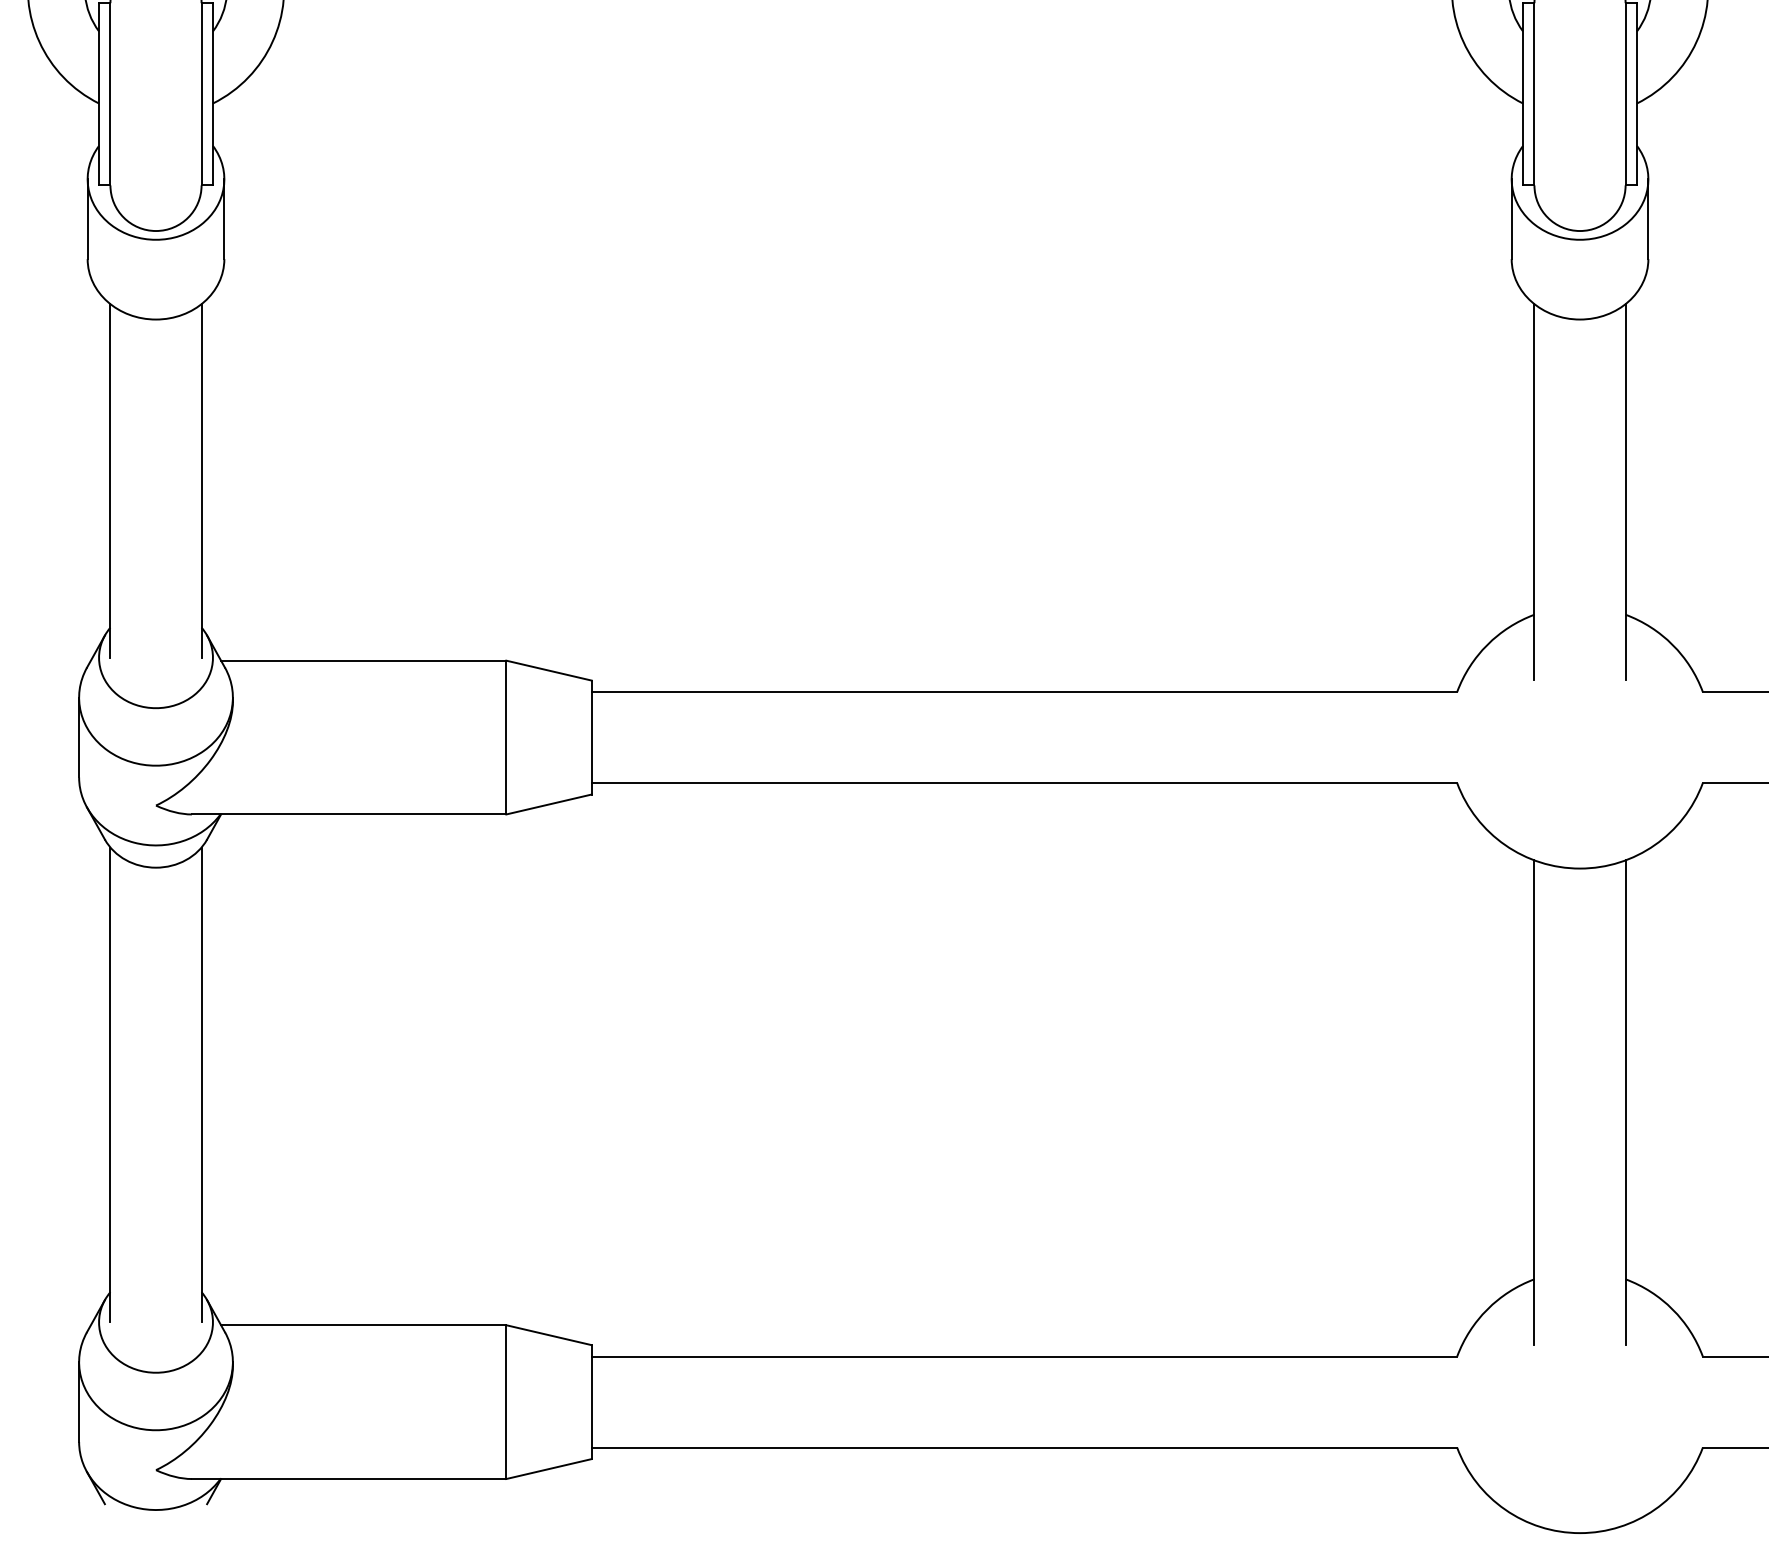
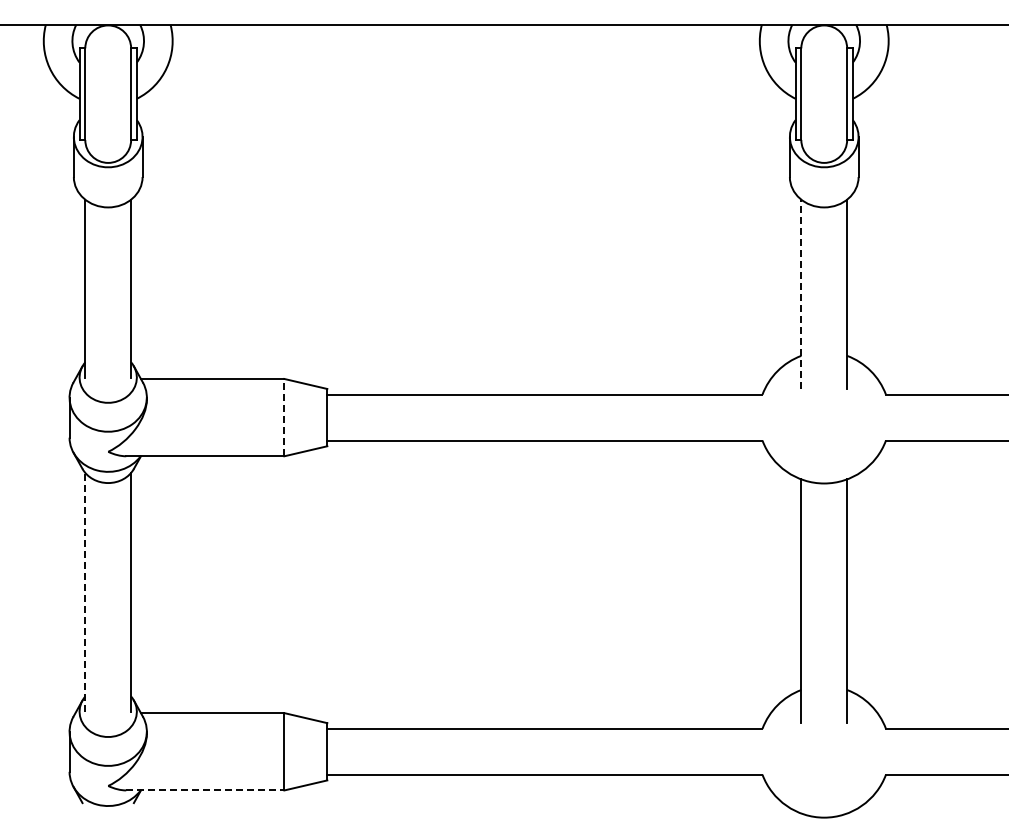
line: (1534, 492) -> (801, 294), solid -> dashed
line: (506, 737) -> (284, 417), solid -> dashed
line: (110, 1083) -> (85, 591), solid -> dashed
line: (349, 1479) -> (205, 790), solid -> dashed

